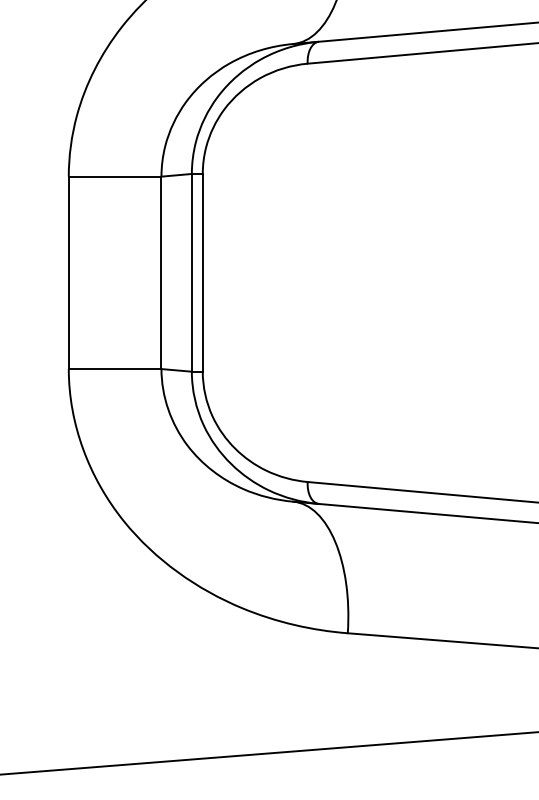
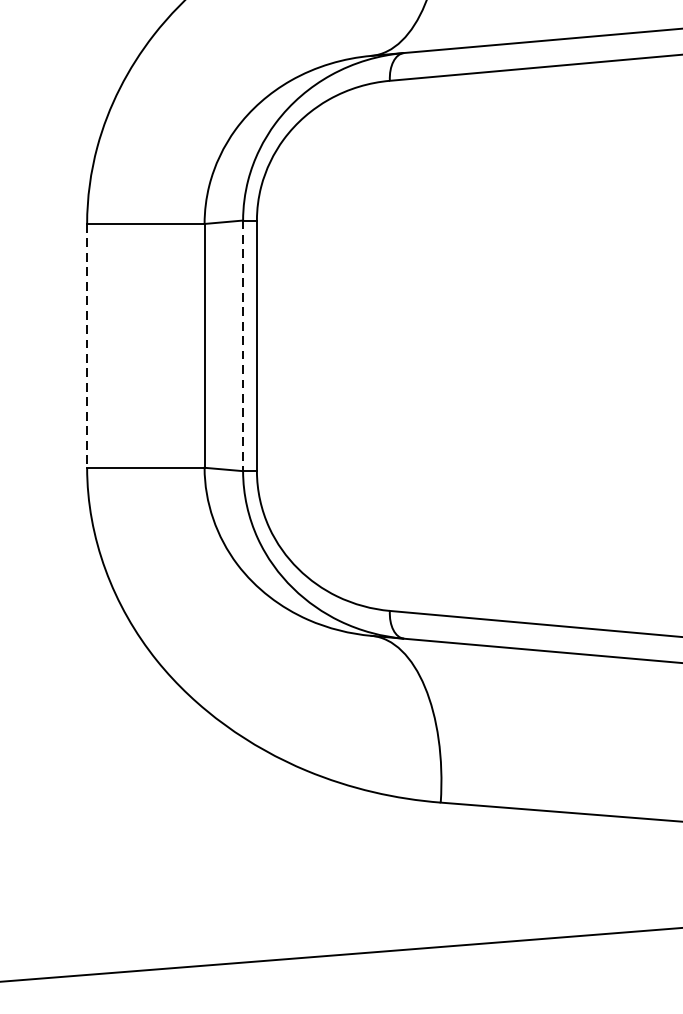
line: (191, 272) -> (242, 345), solid -> dashed
line: (68, 273) -> (86, 346), solid -> dashed

